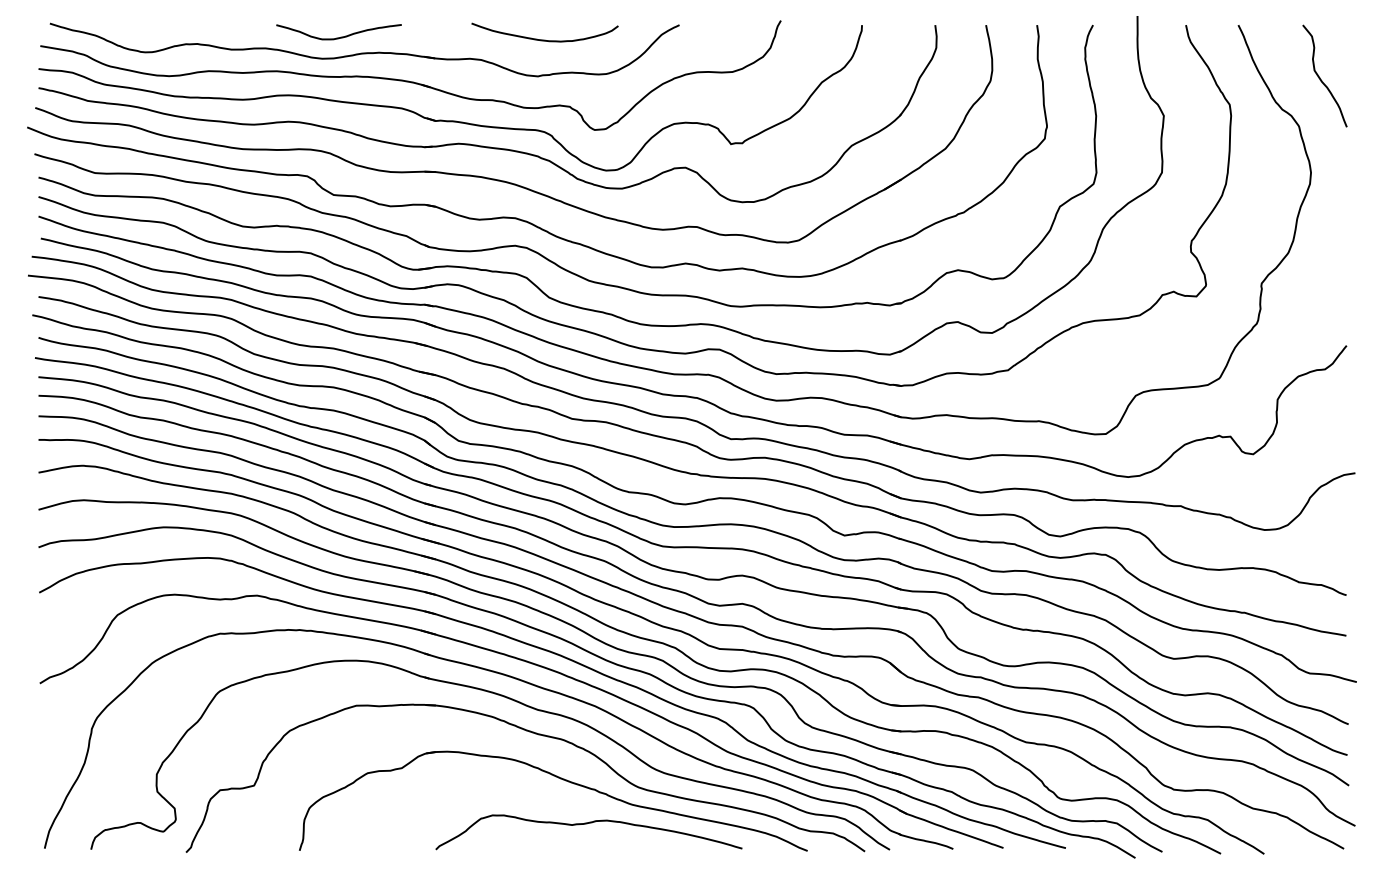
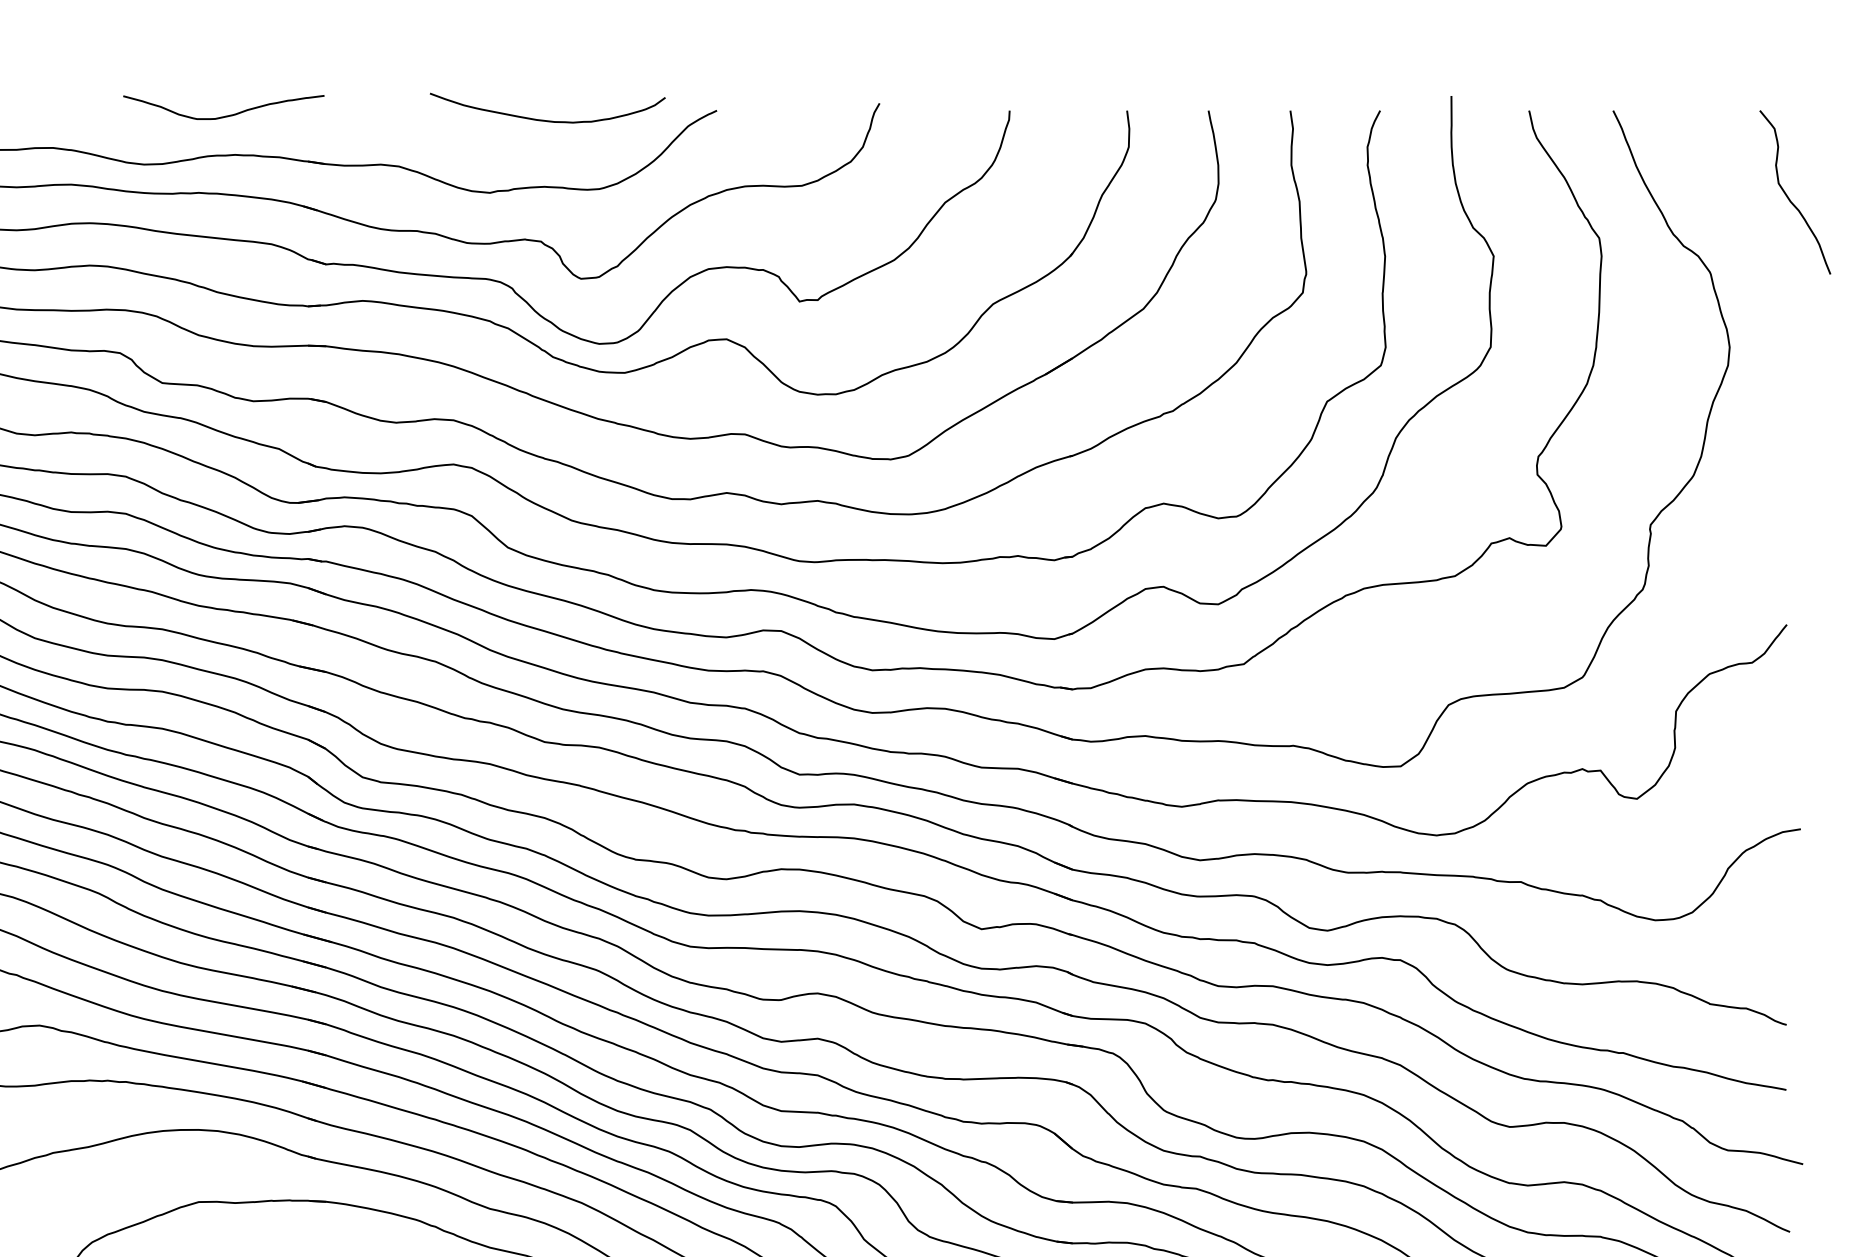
curve: (340, 36) -> (226, 114), moved
curve: (544, 39) -> (546, 119), moved
curve: (1320, 77) -> (1788, 194), moved

